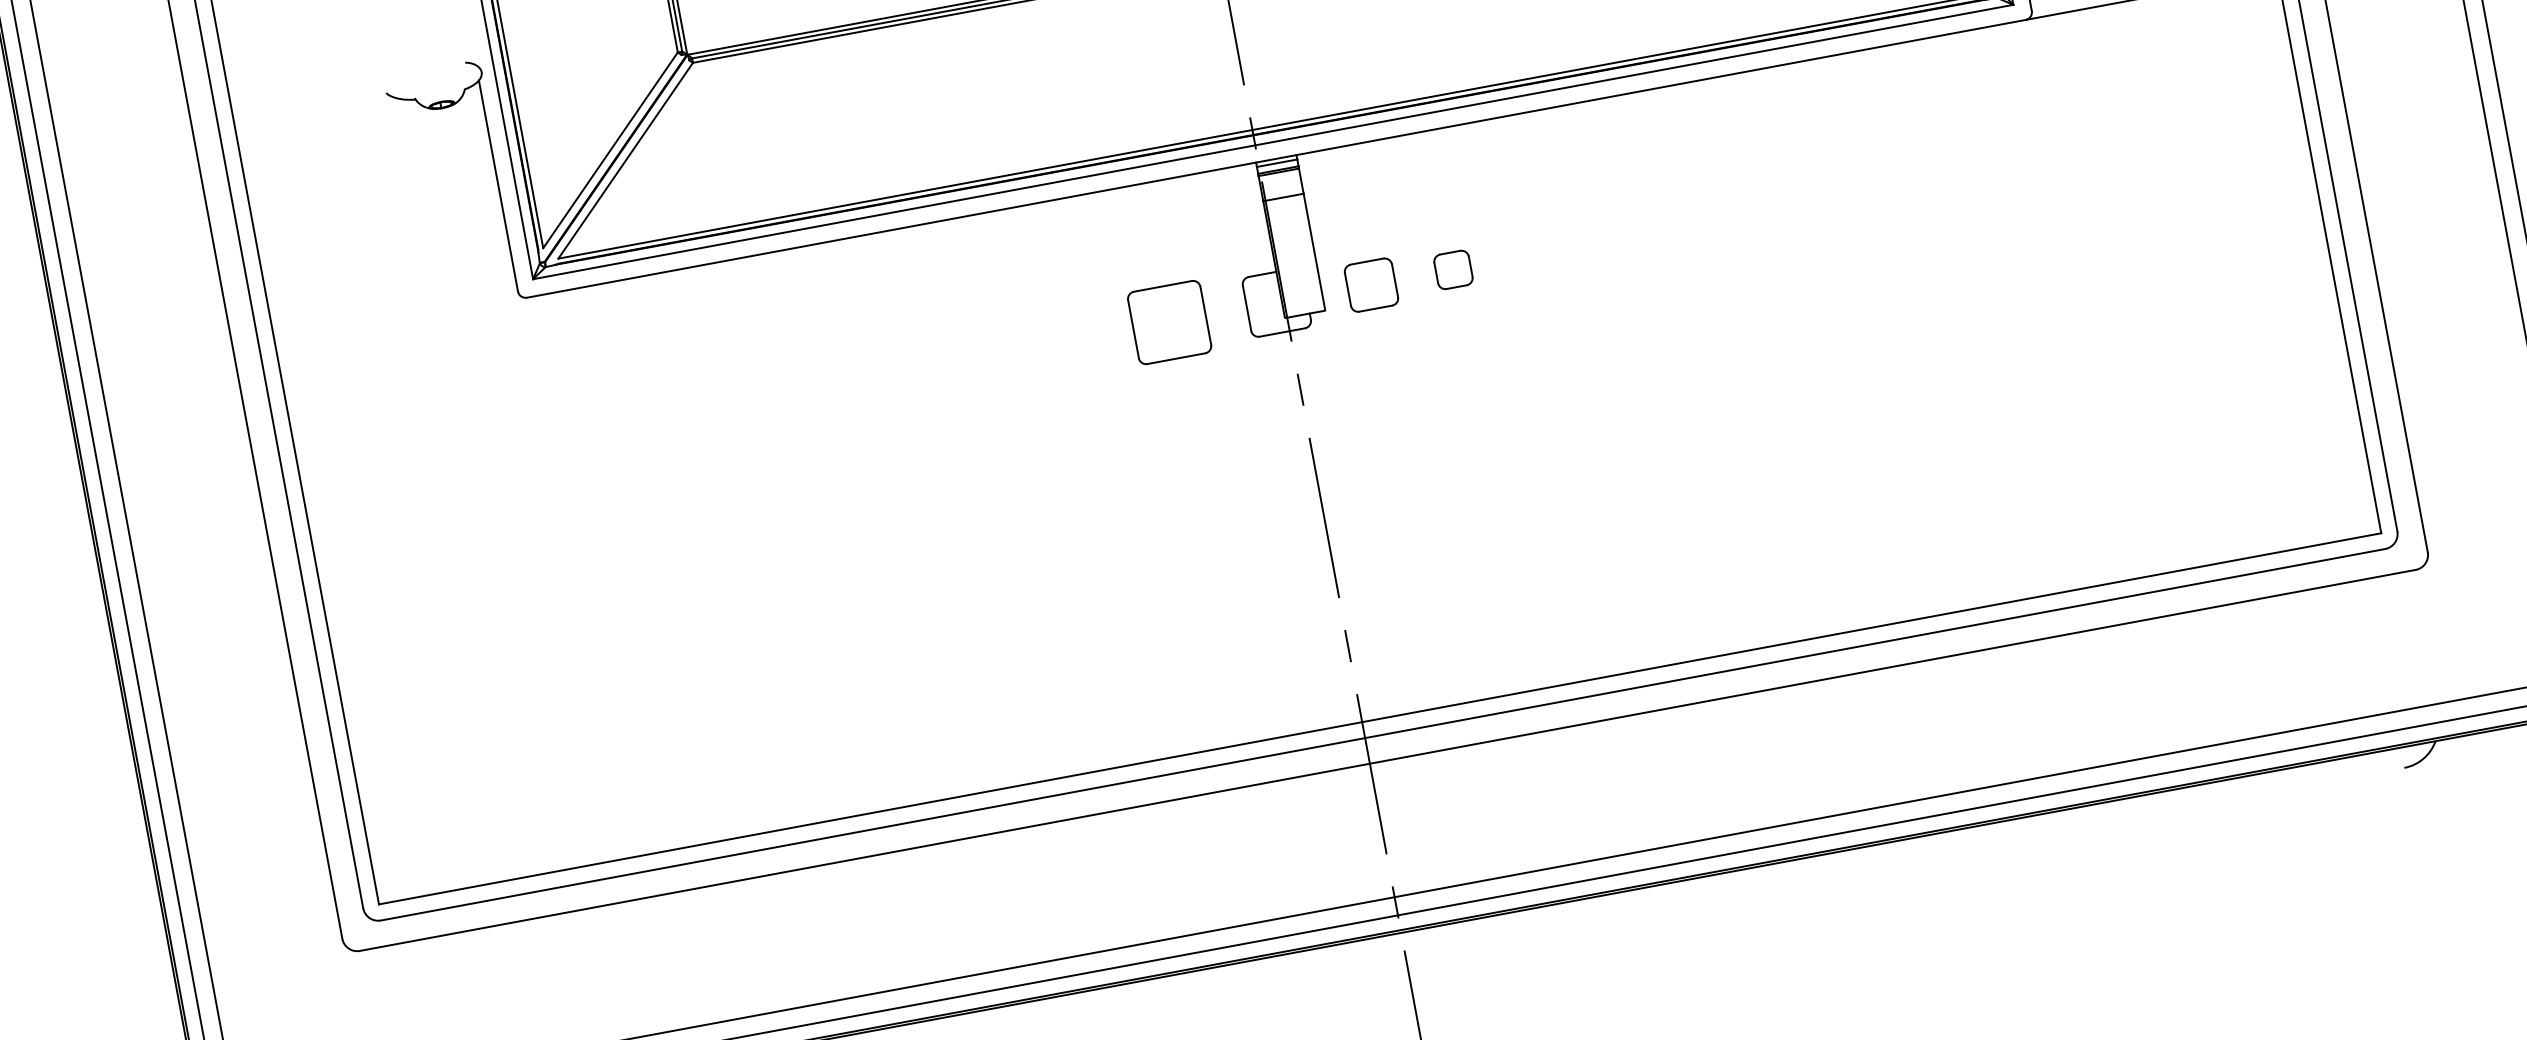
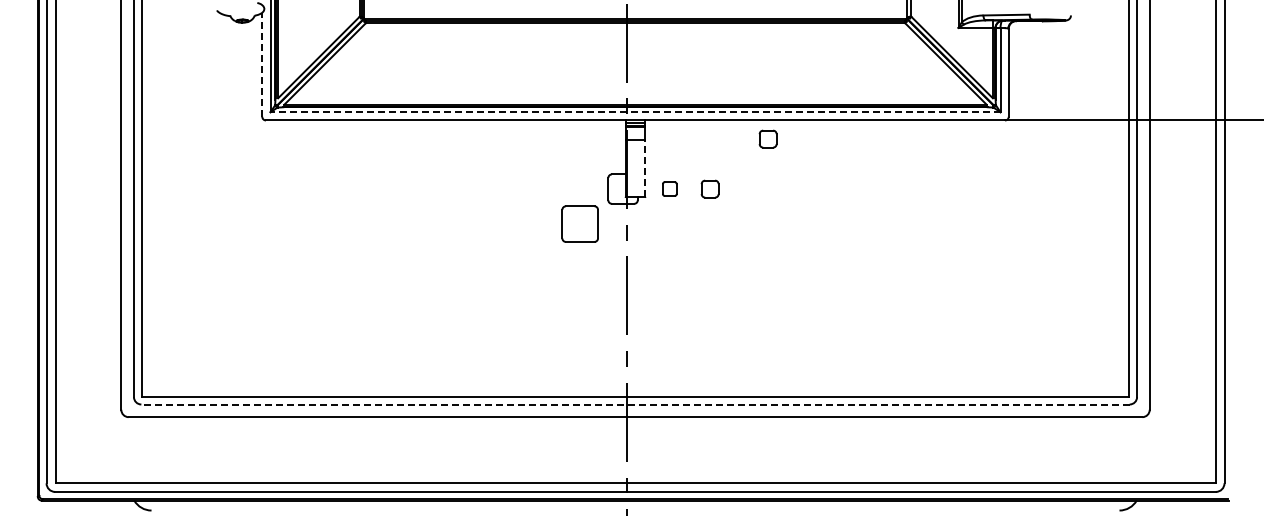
line: (1273, 142) -> (635, 112), solid -> dashed
part: (1550, 145) -> (767, 138), added
line: (498, 185) -> (262, 64), solid -> dashed
line: (1314, 252) -> (645, 168), solid -> dashed
part: (1370, 283) -> (669, 188), size x0.6
part: (1167, 321) -> (579, 223), moved
line: (1383, 734) -> (635, 404), solid -> dashed

